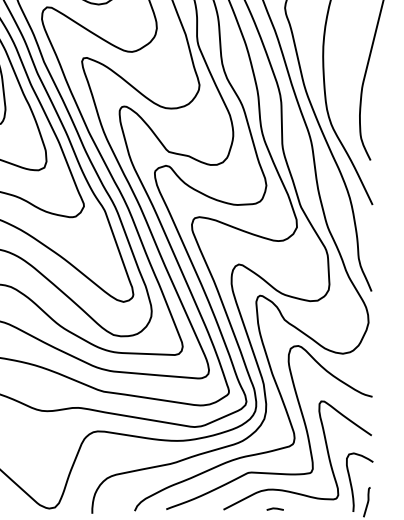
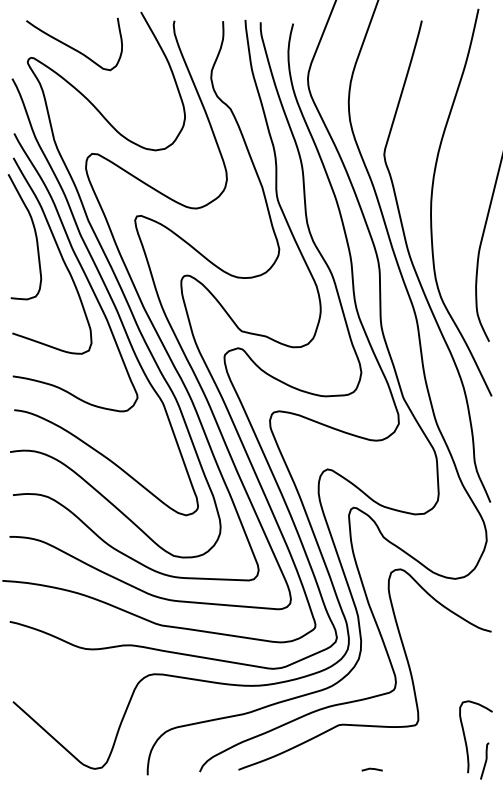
curve: (326, 451) -> (435, 698), removed

